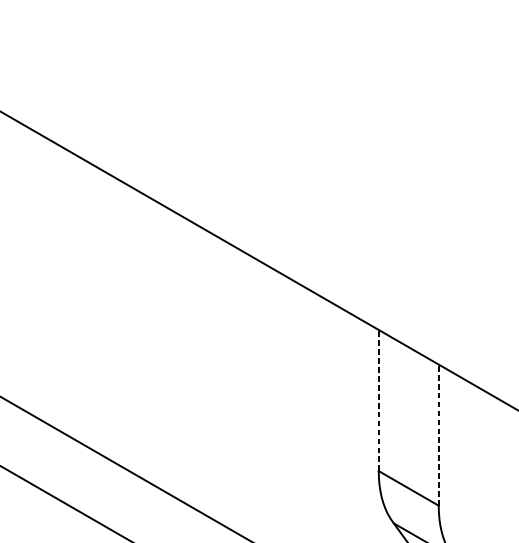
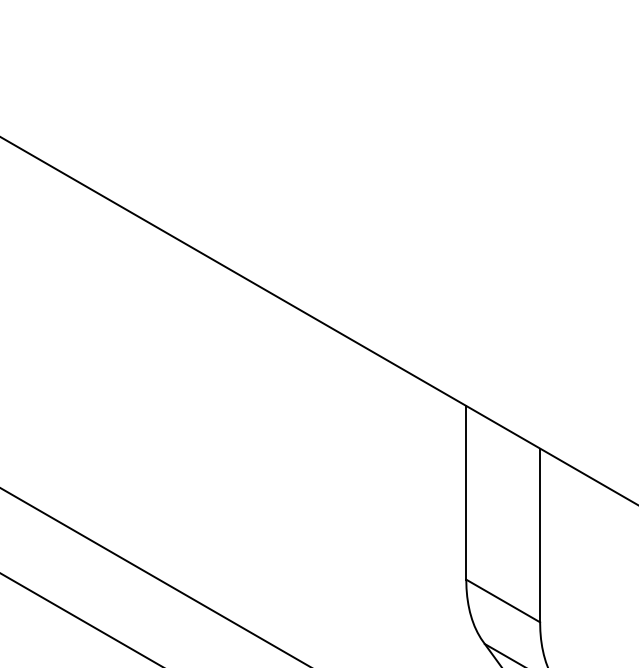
line: (378, 400) -> (466, 492), dashed -> solid
line: (439, 435) -> (540, 535), dashed -> solid

